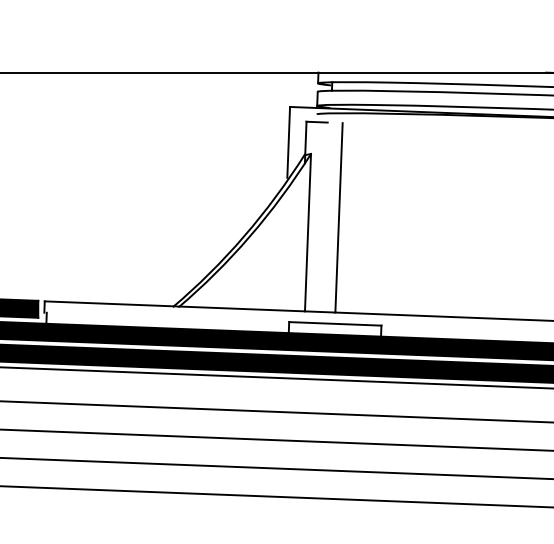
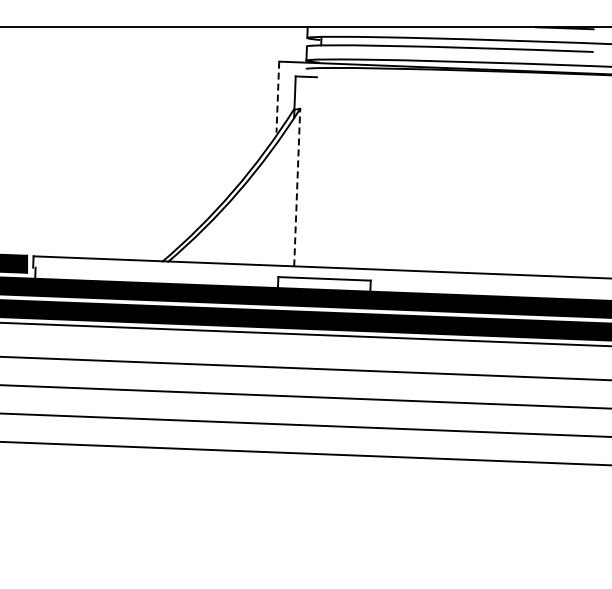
line: (288, 142) -> (277, 97), solid -> dashed
line: (338, 217) -> (327, 172), removed
line: (308, 232) -> (297, 187), solid -> dashed

